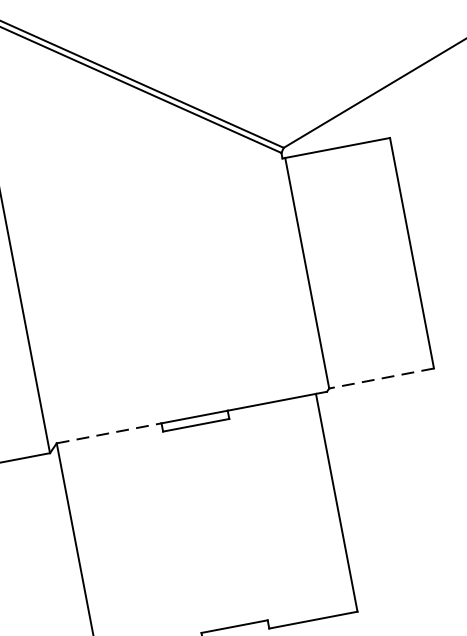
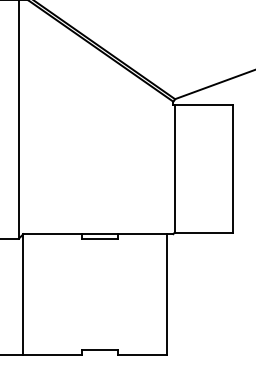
line: (380, 378) -> (203, 232), dashed -> solid
line: (111, 433) -> (53, 234), dashed -> solid

